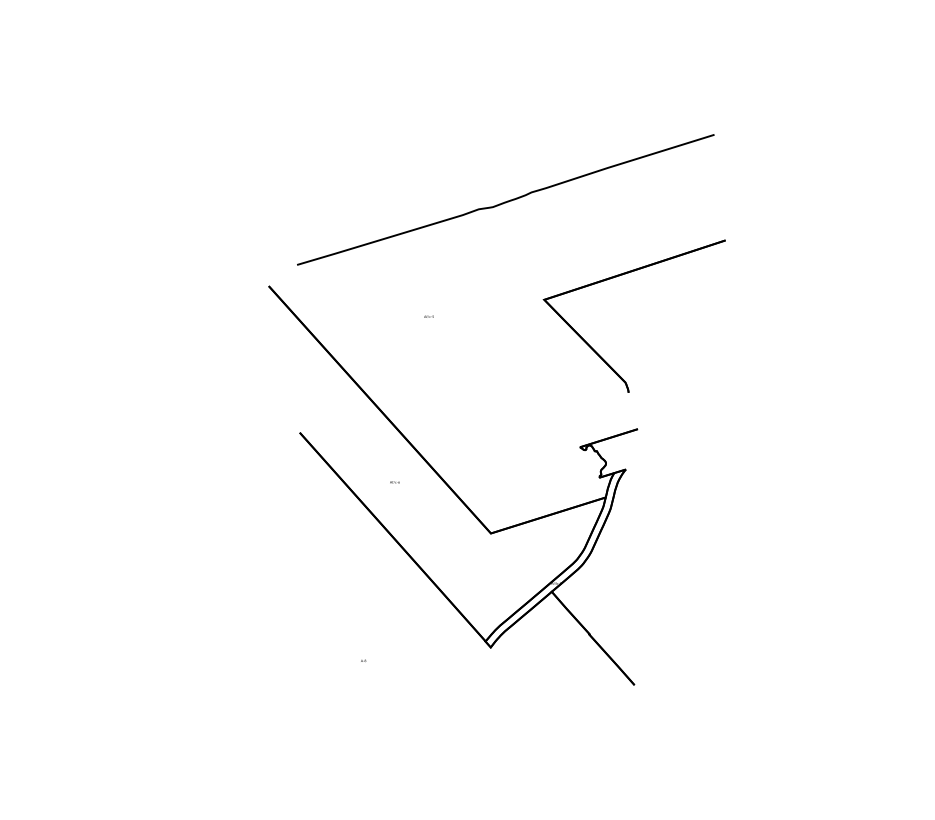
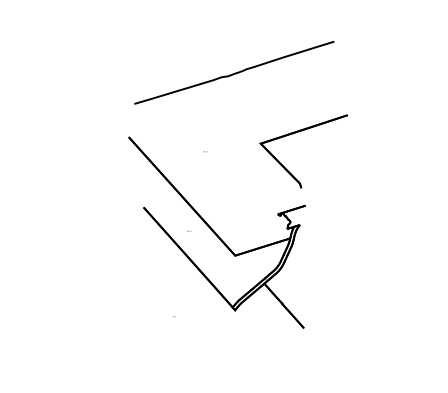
curve: (508, 199) -> (235, 72), moved

